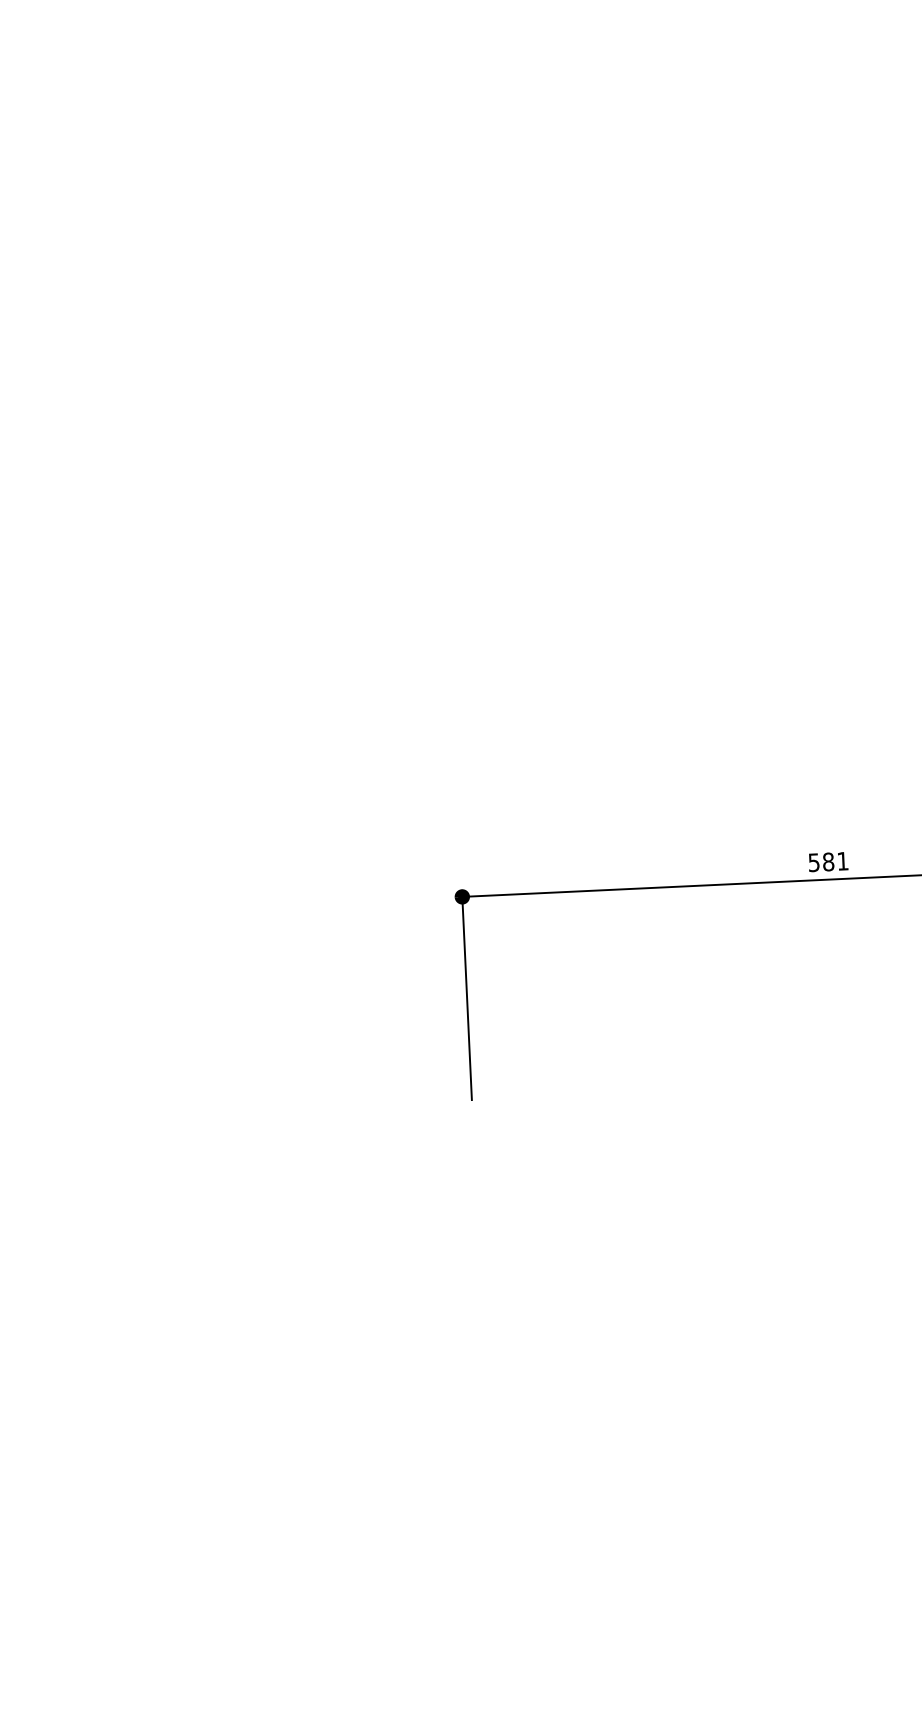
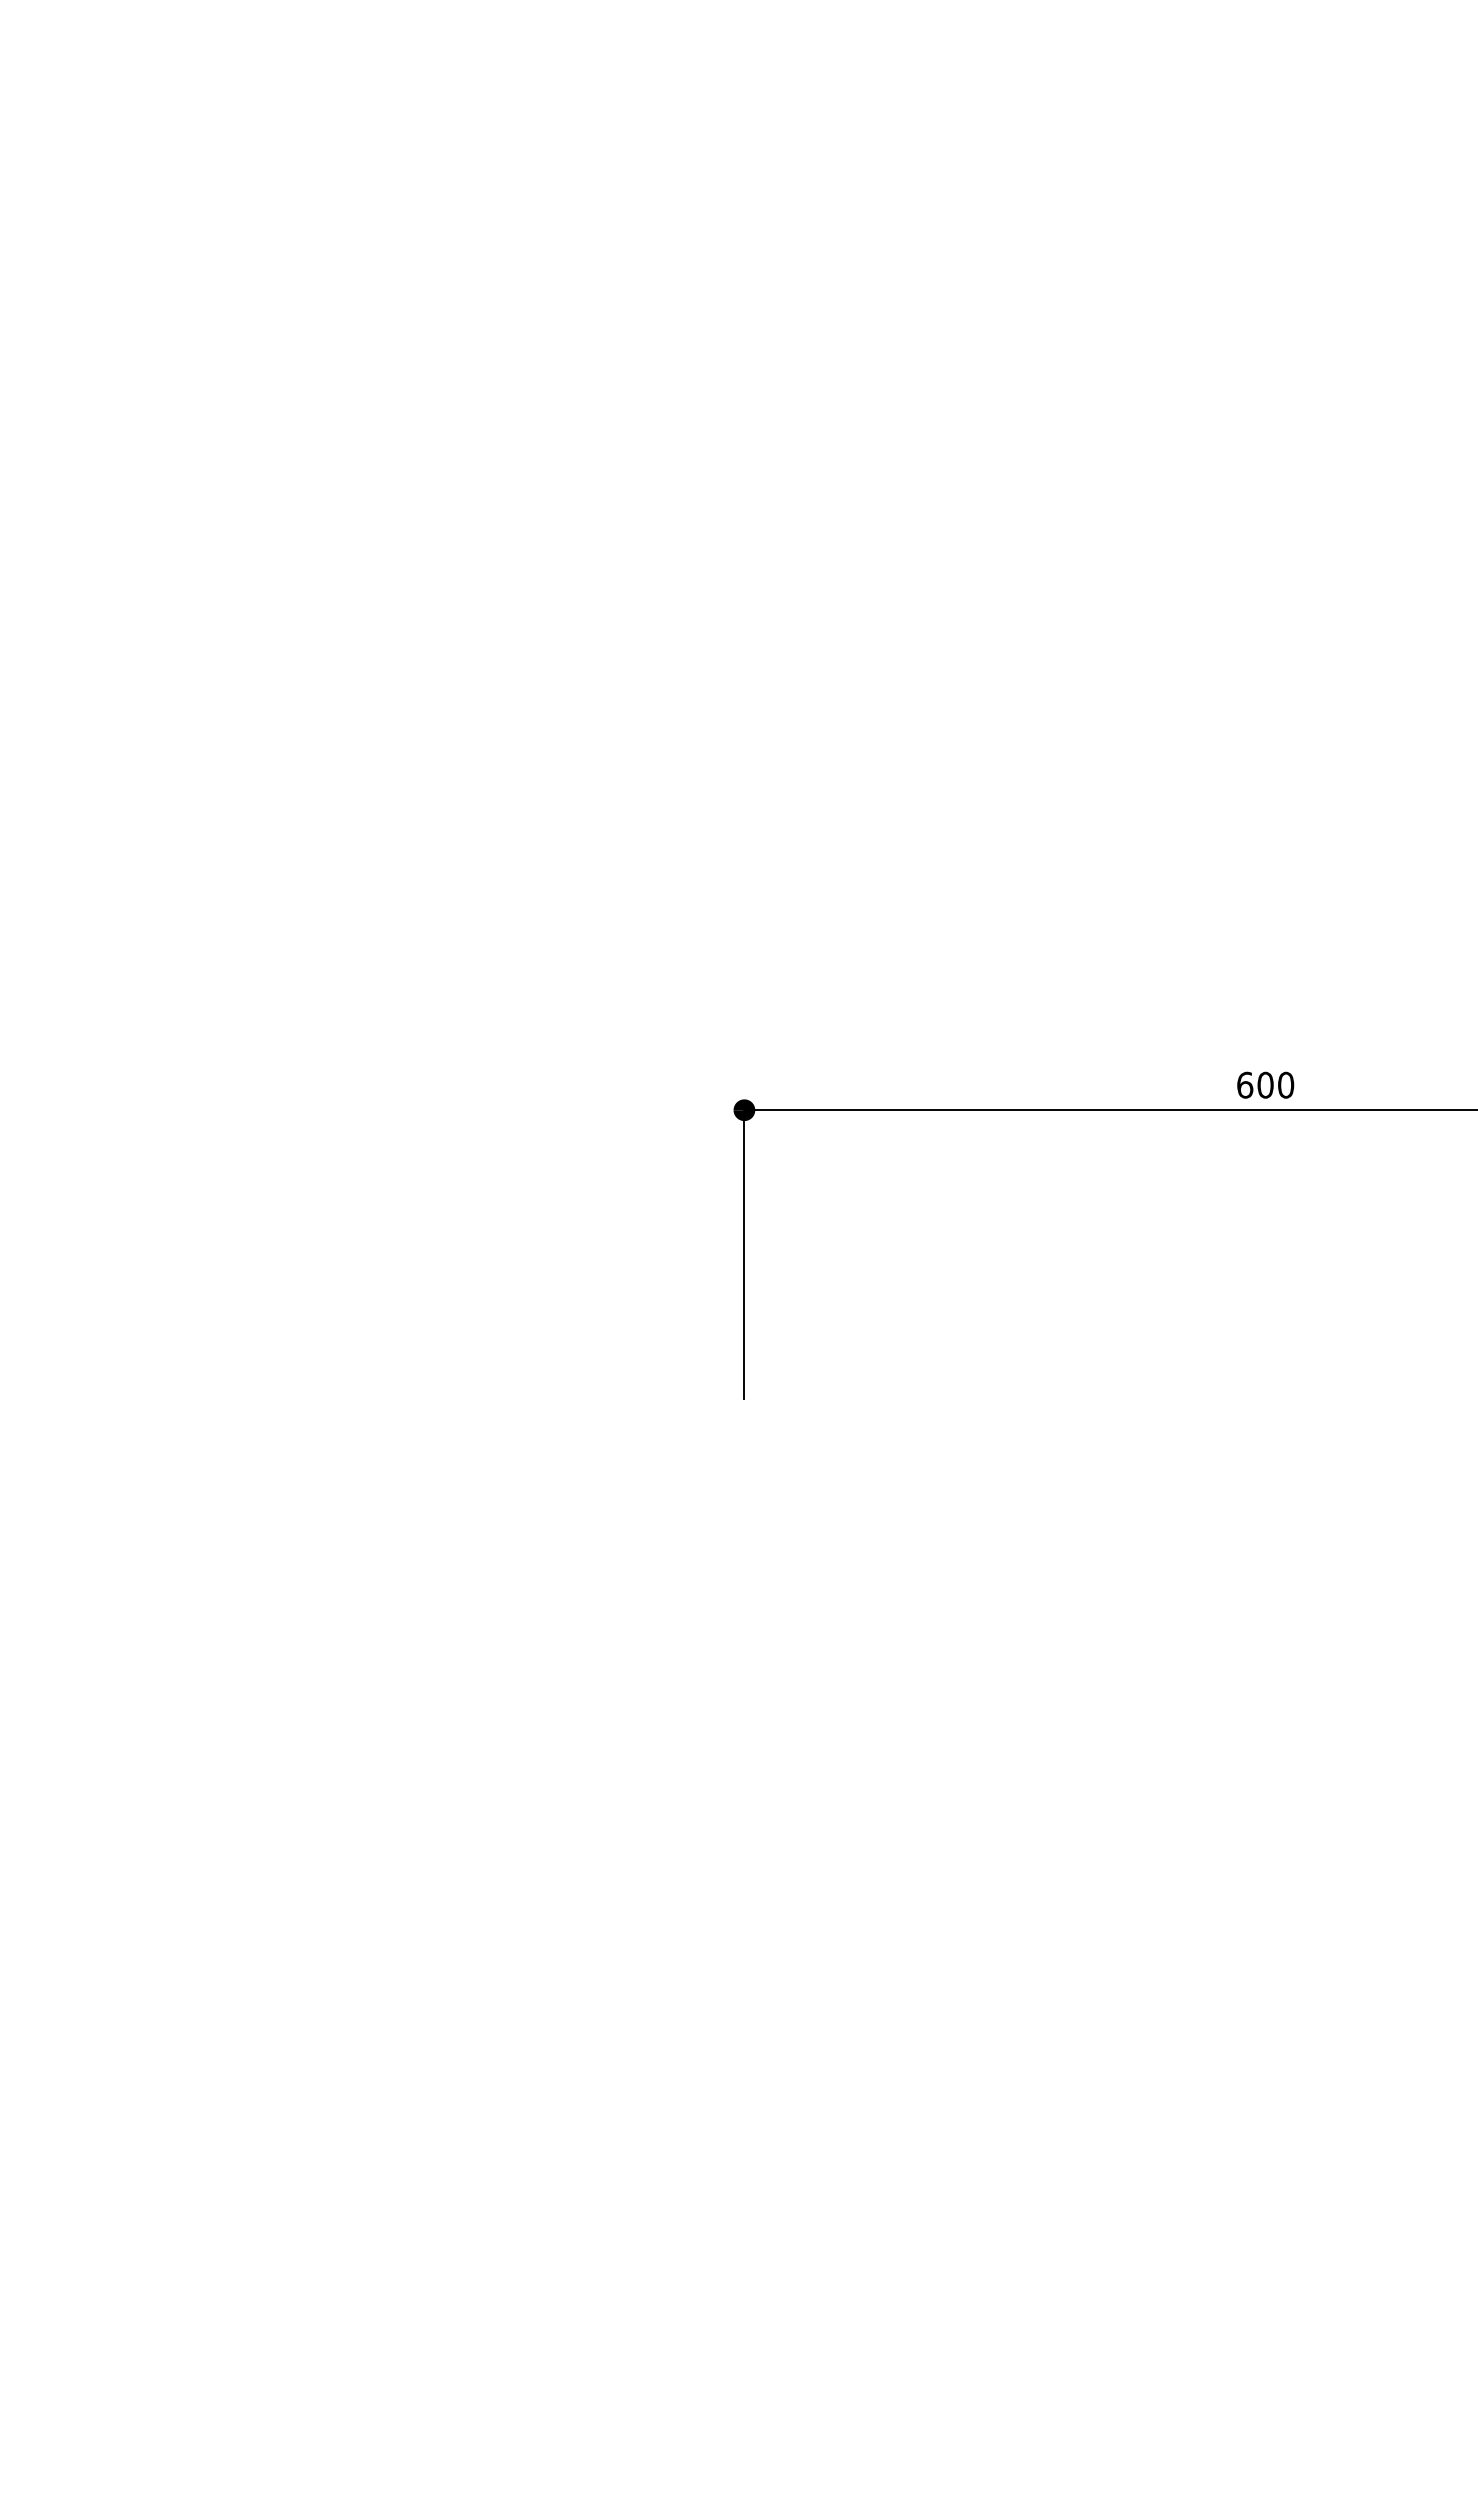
text: (828, 861) -> (1265, 1084), 581 -> 600

